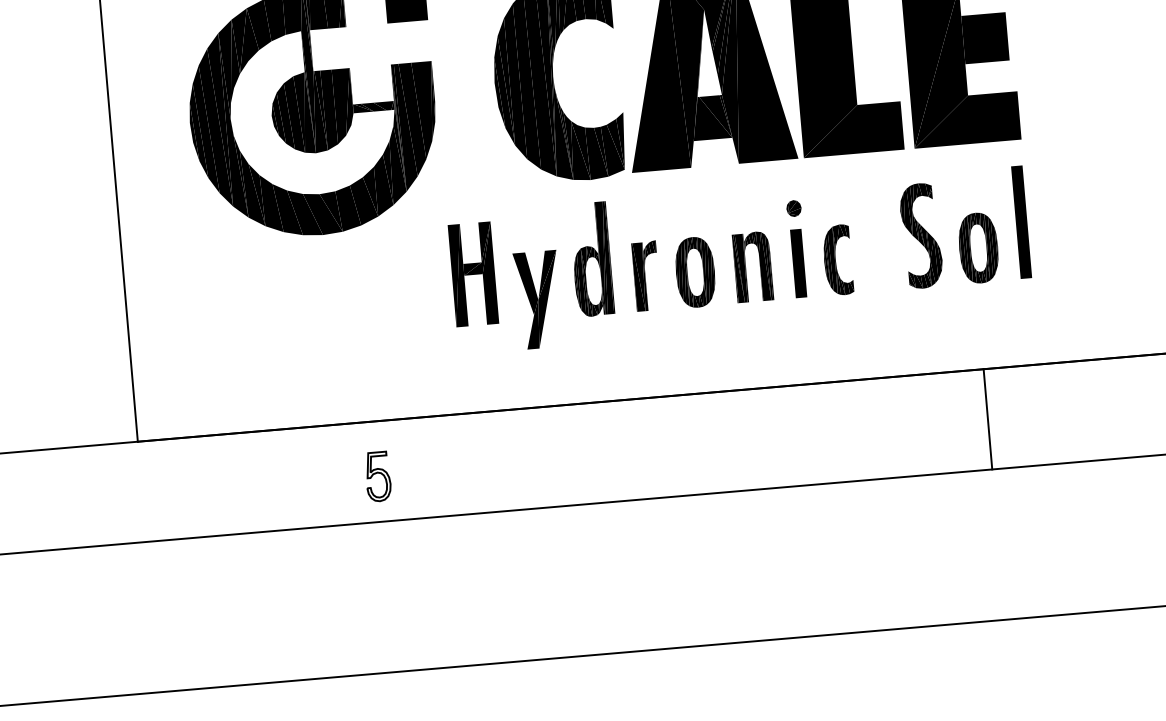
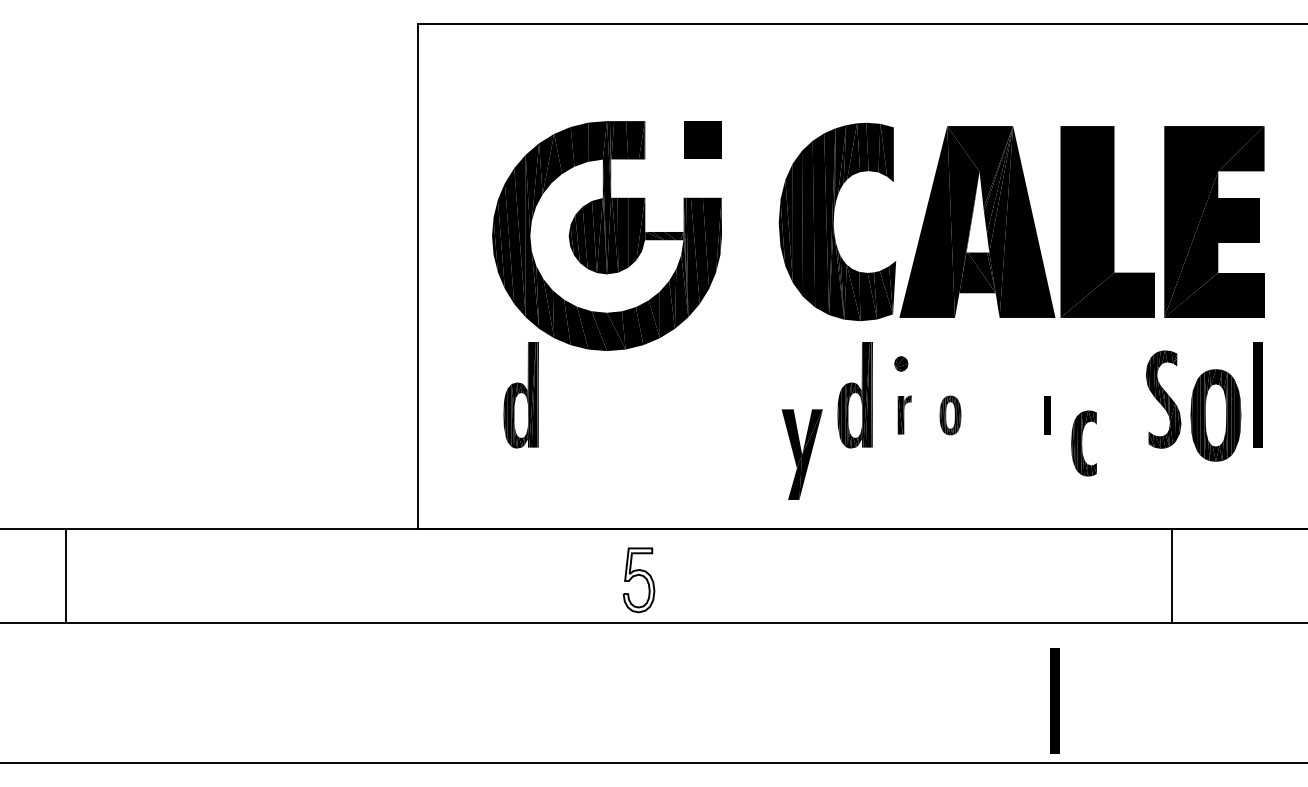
part: (794, 208) -> (901, 363), moved
part: (978, 248) -> (1215, 415), size x1.4
part: (837, 260) -> (1083, 443), moved
part: (798, 263) -> (1047, 415), size x0.6
part: (745, 267) -> (997, 414), removed
part: (695, 272) -> (950, 415), size x0.6
part: (473, 274) -> (743, 399), removed
part: (646, 275) -> (904, 414), size x0.6
part: (234, 290) -> (520, 395), added
part: (537, 299) -> (801, 454), moved
line: (987, 419) -> (1171, 575), moved
part: (377, 477) -> (638, 580), size x1.4
part: (832, 566) -> (1054, 700), added

